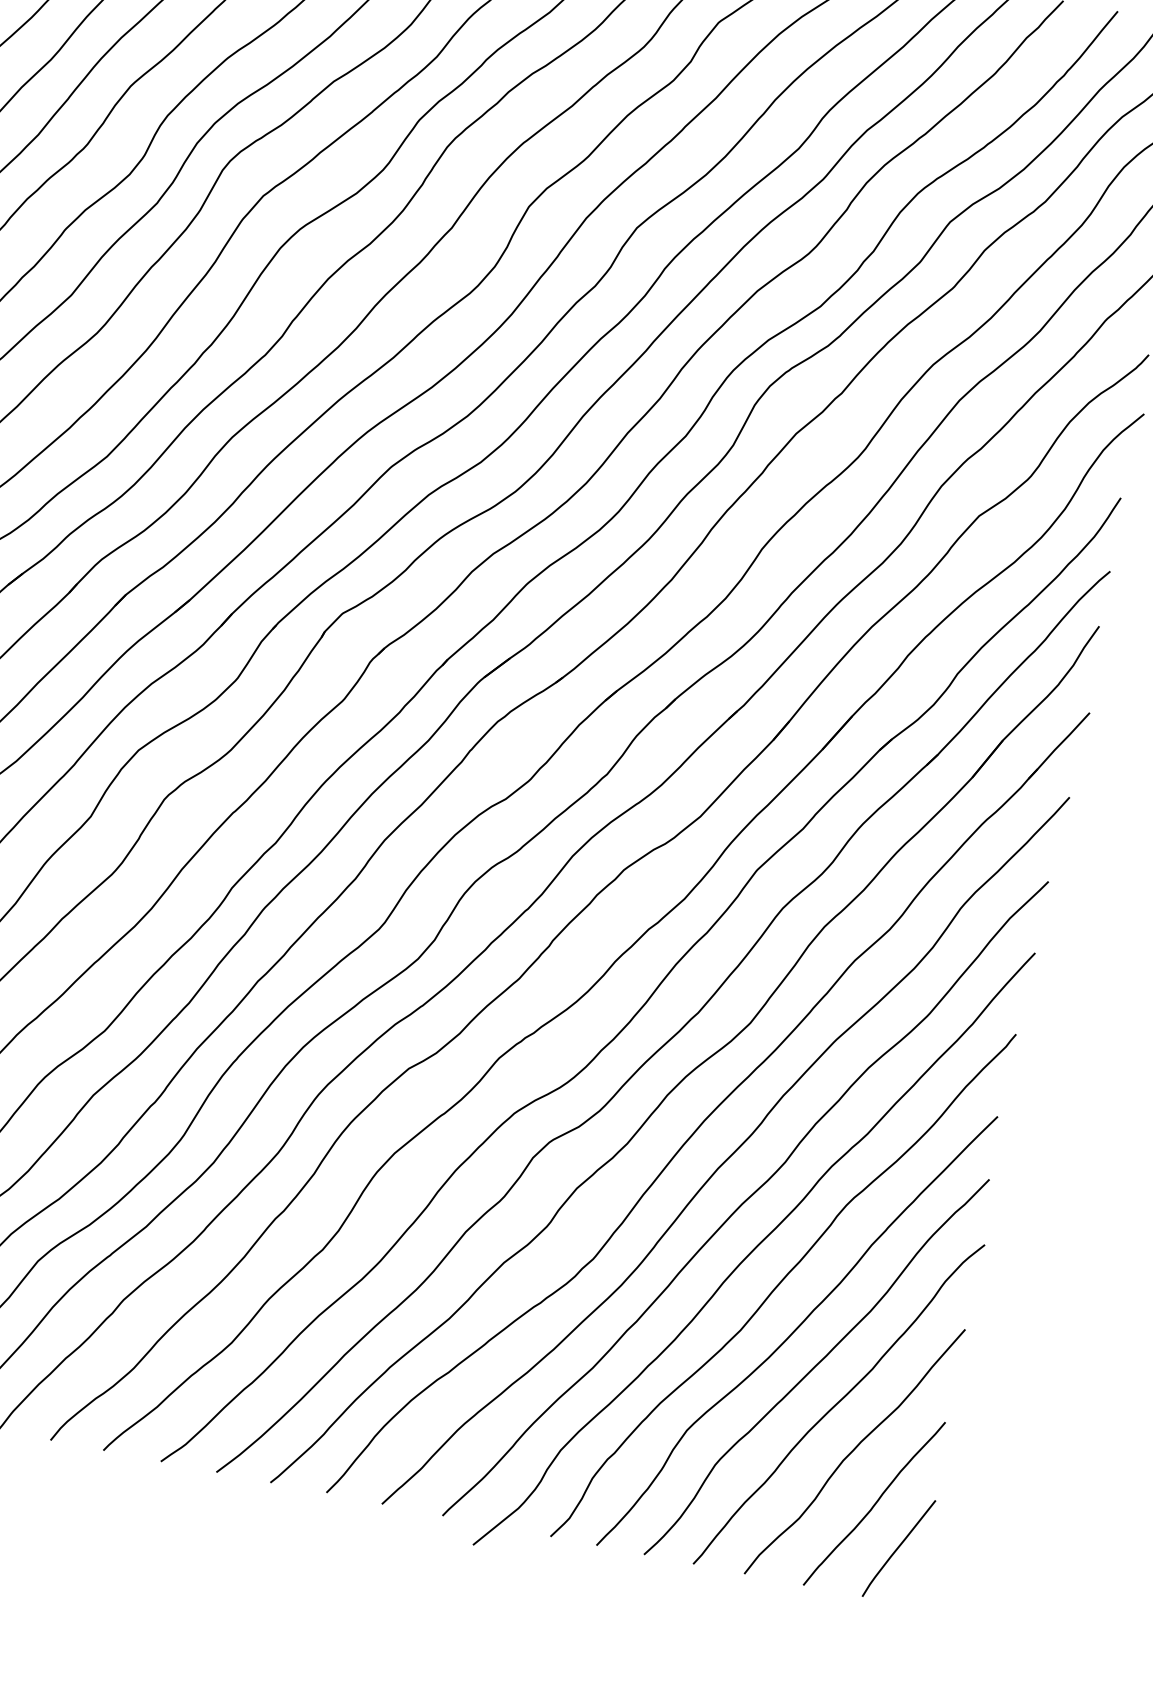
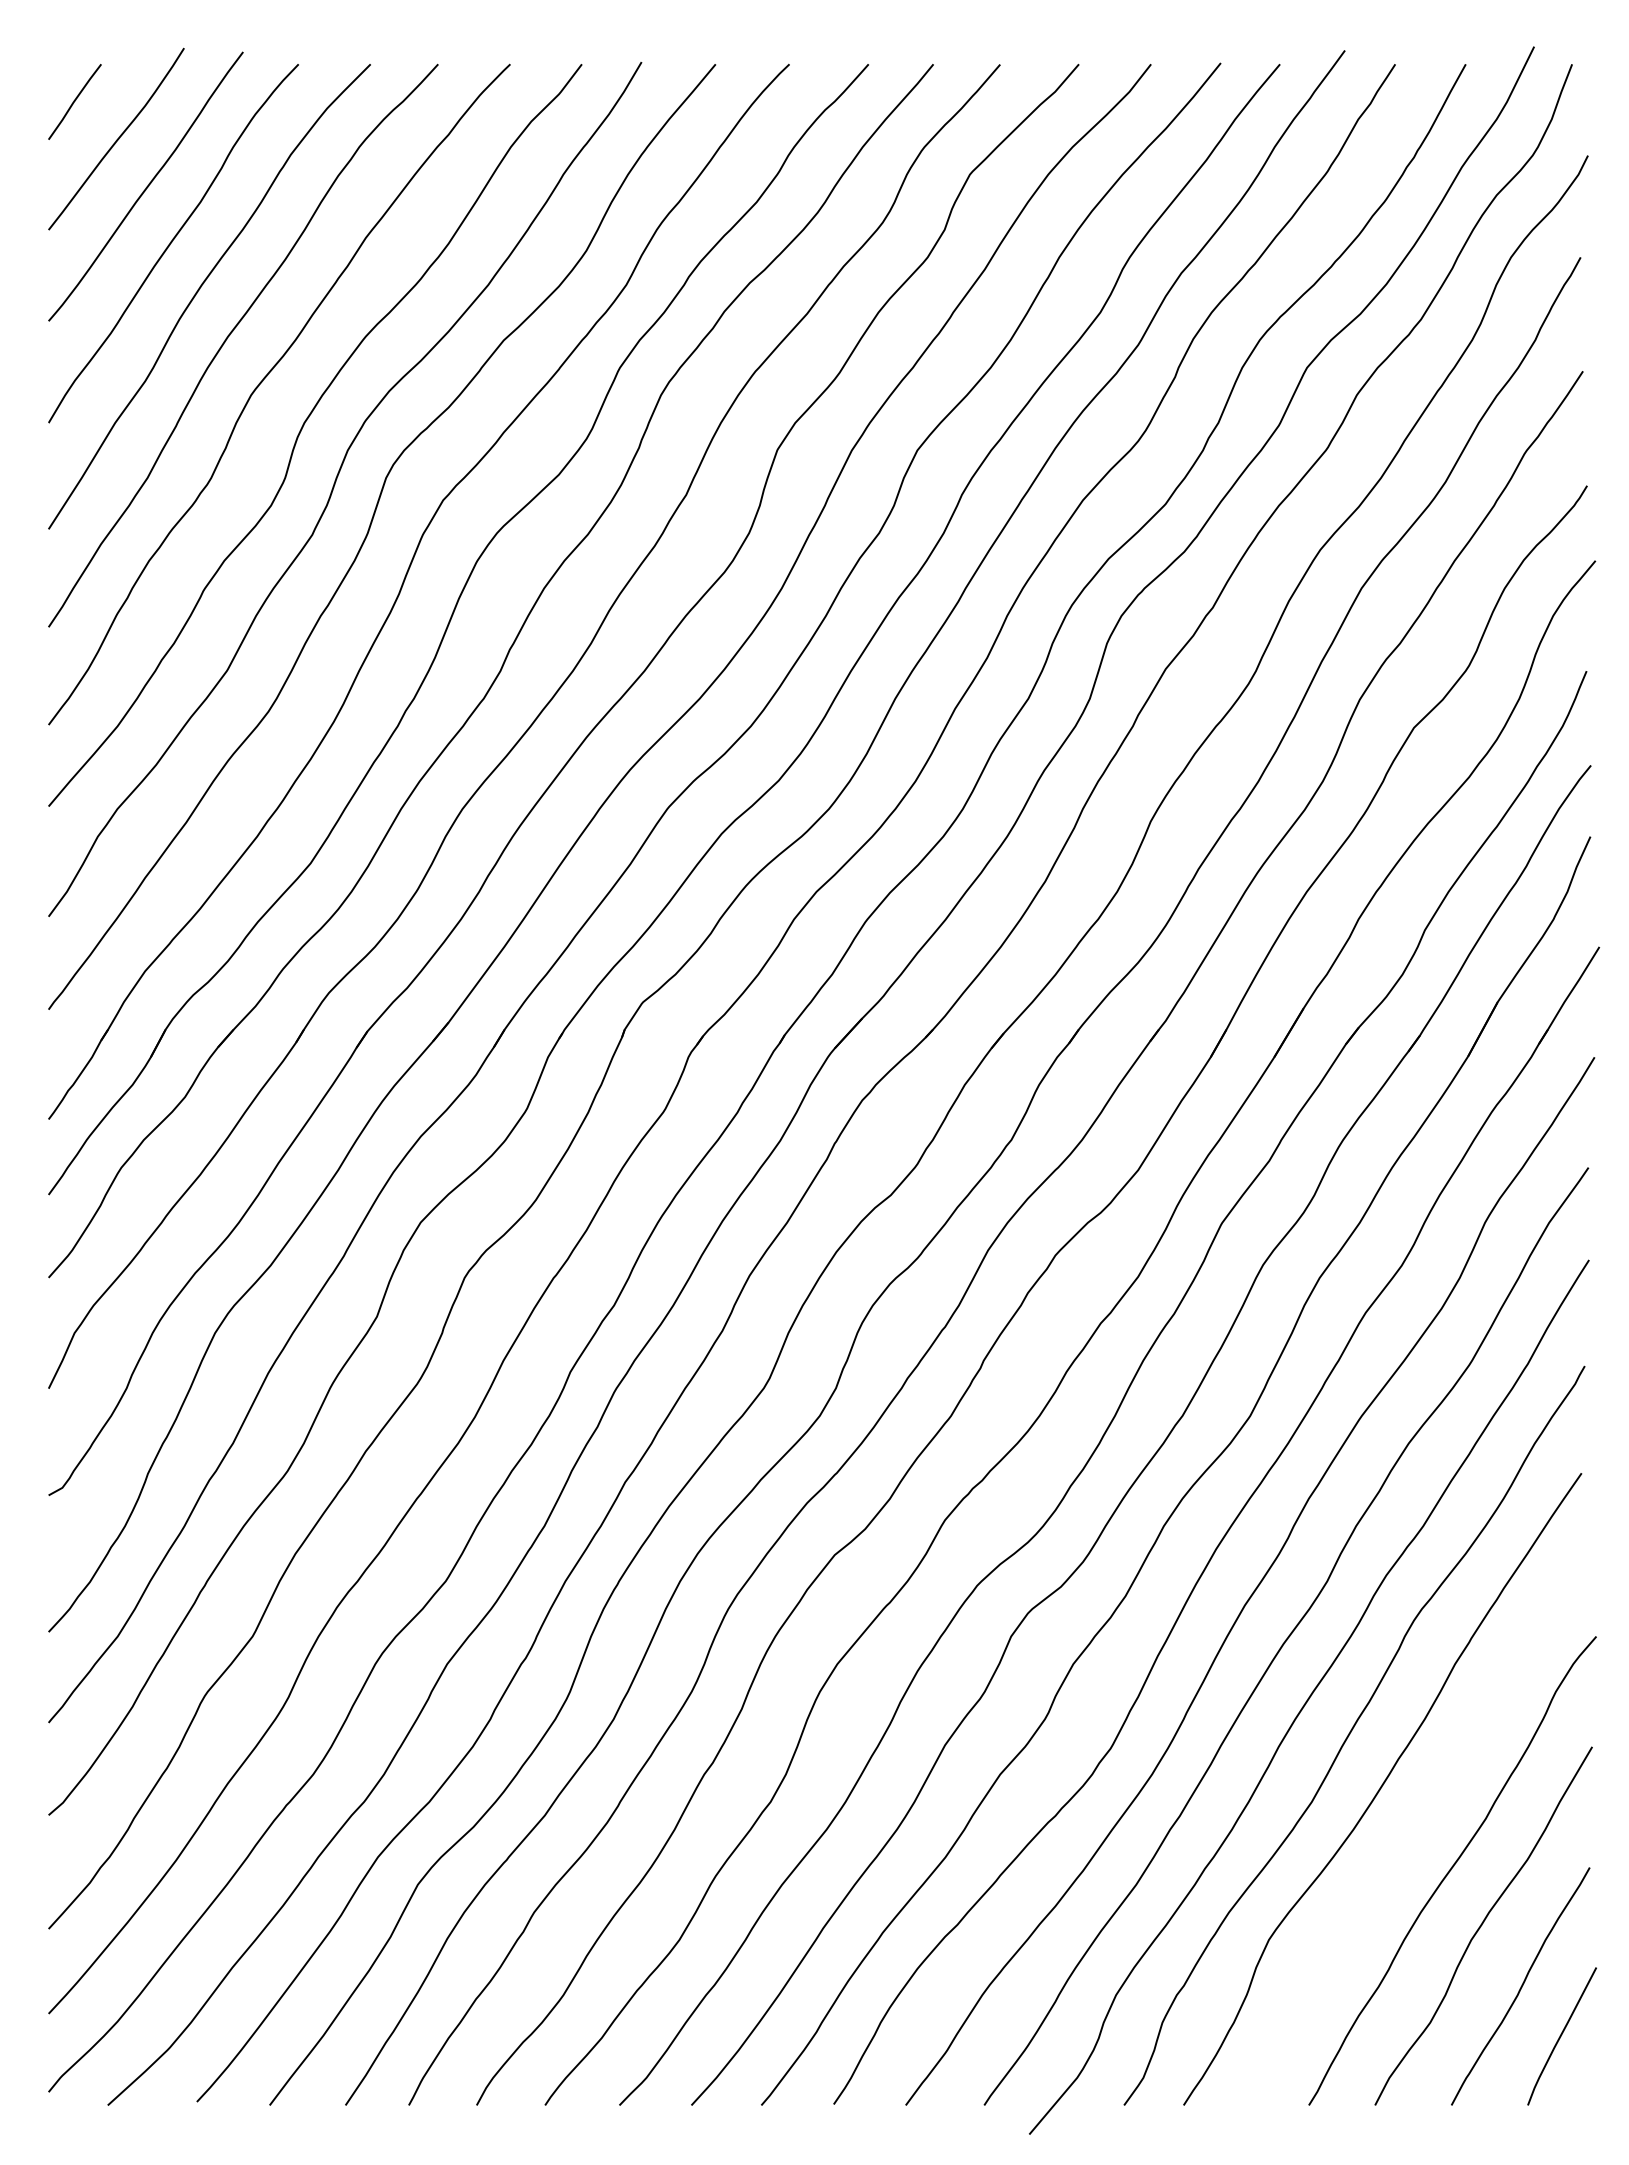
curve: (816, 1366) -> (1415, 1828), removed

